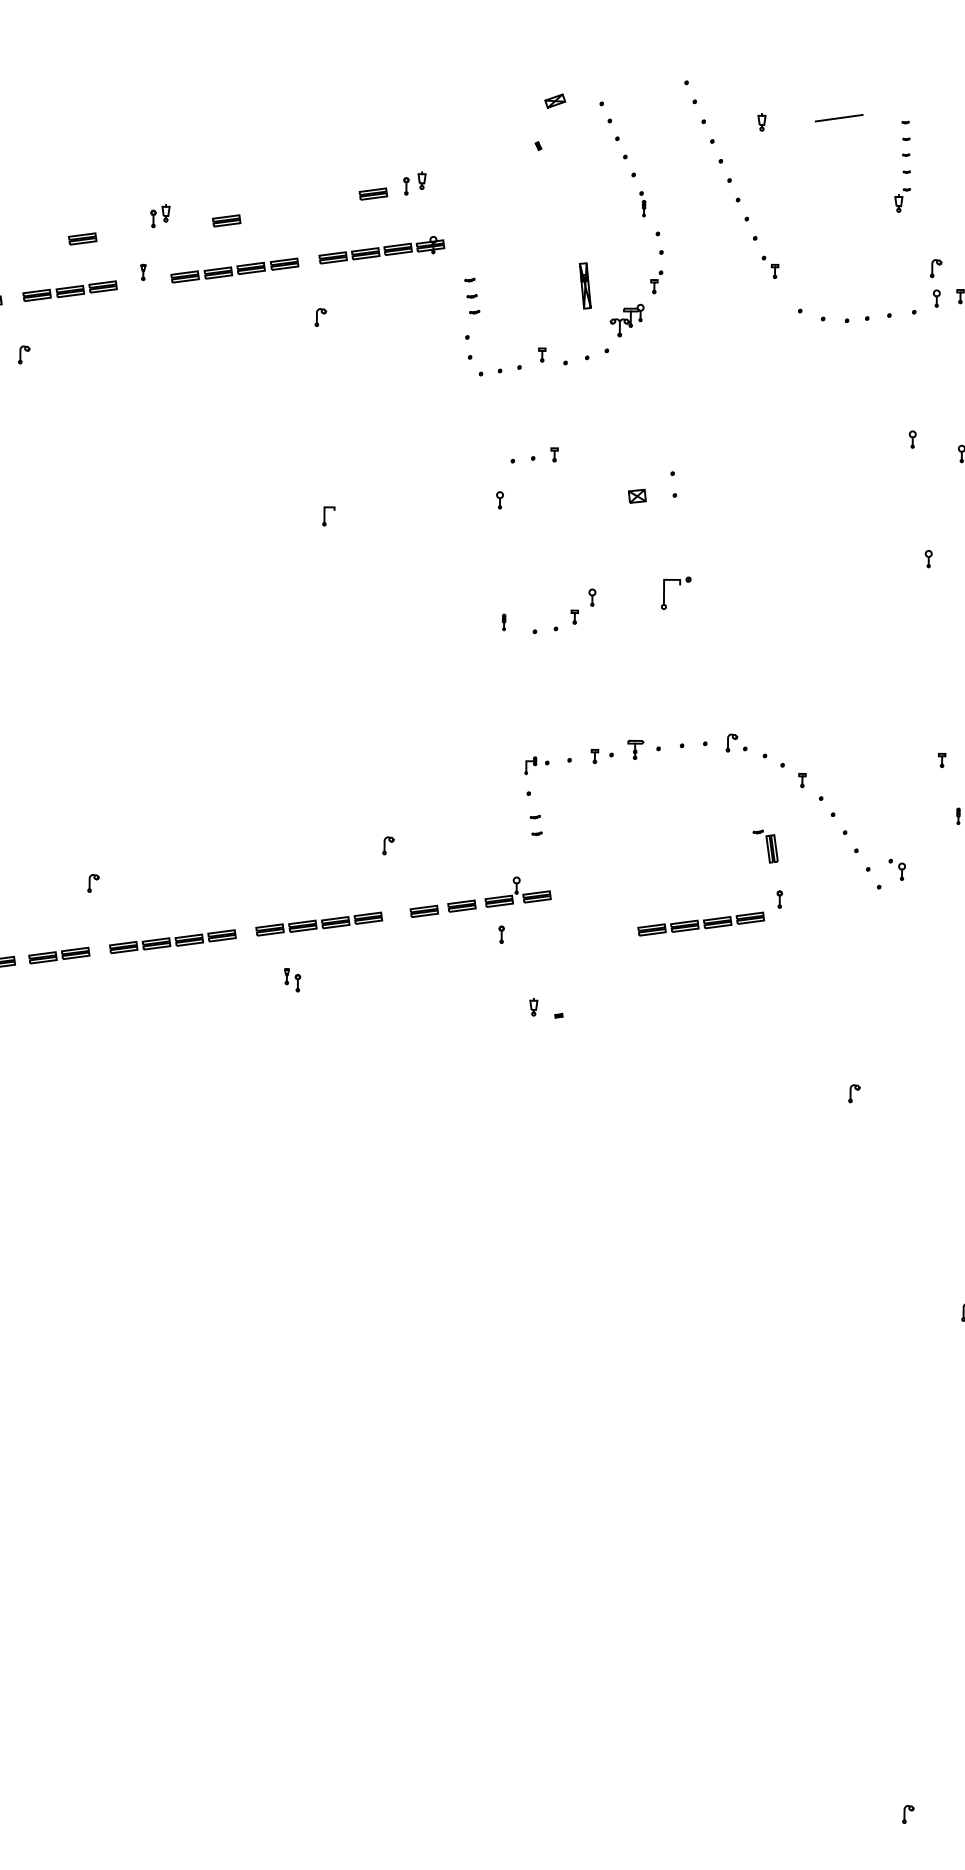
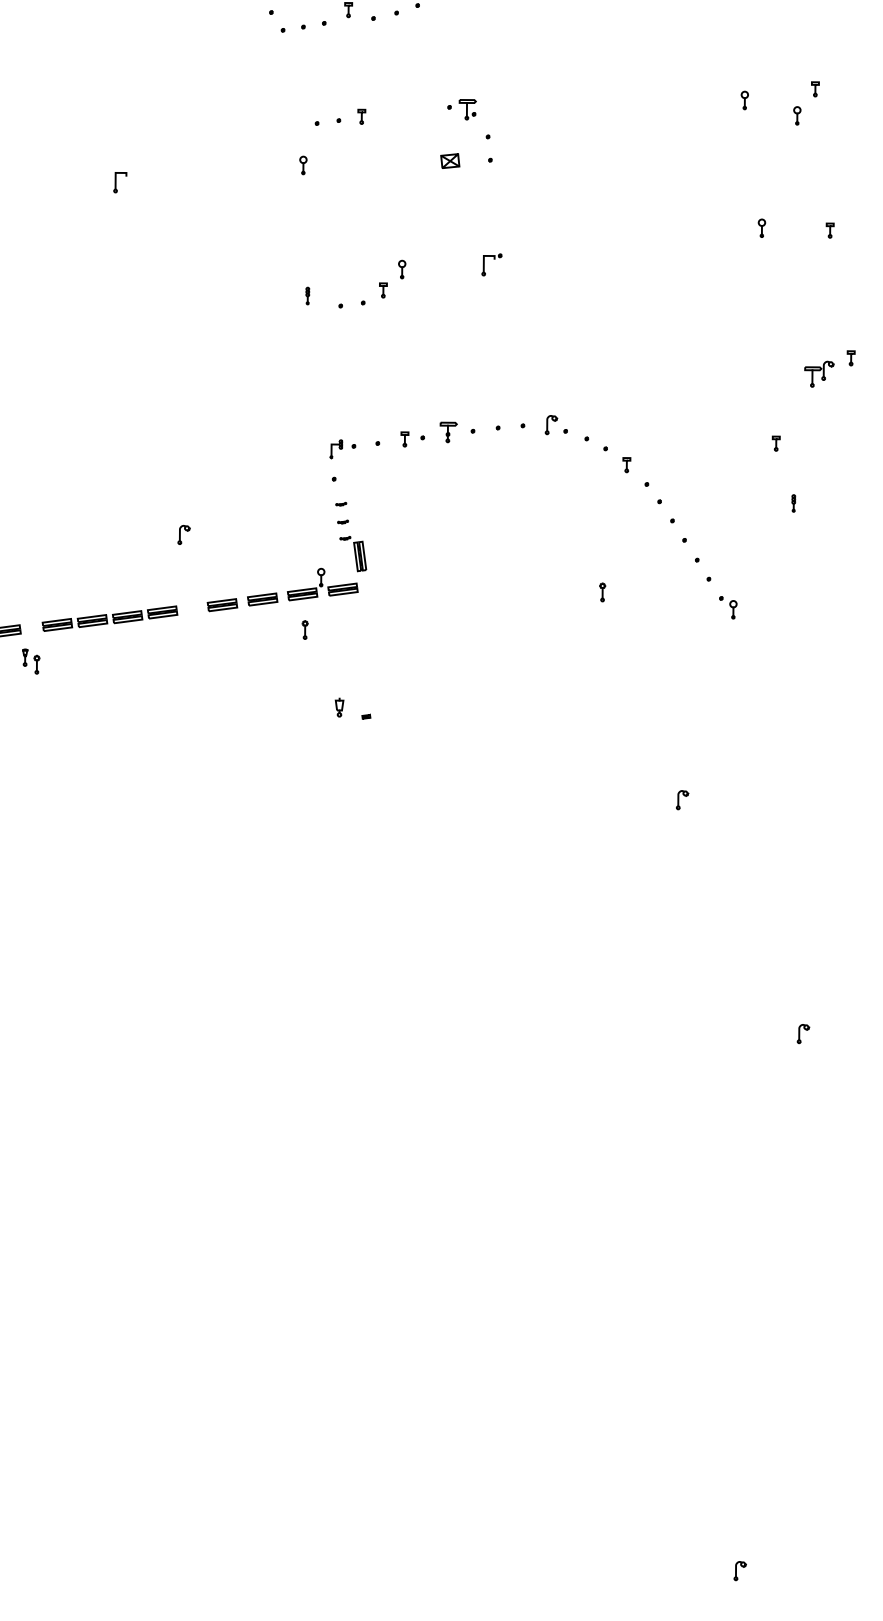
part: (648, 448) -> (462, 109), added
part: (676, 593) -> (492, 265), size x0.62
part: (765, 846) -> (353, 553), moved
part: (896, 869) -> (727, 607), moved
part: (701, 923) -> (518, 618), removed
part: (292, 980) -> (31, 661), moved

